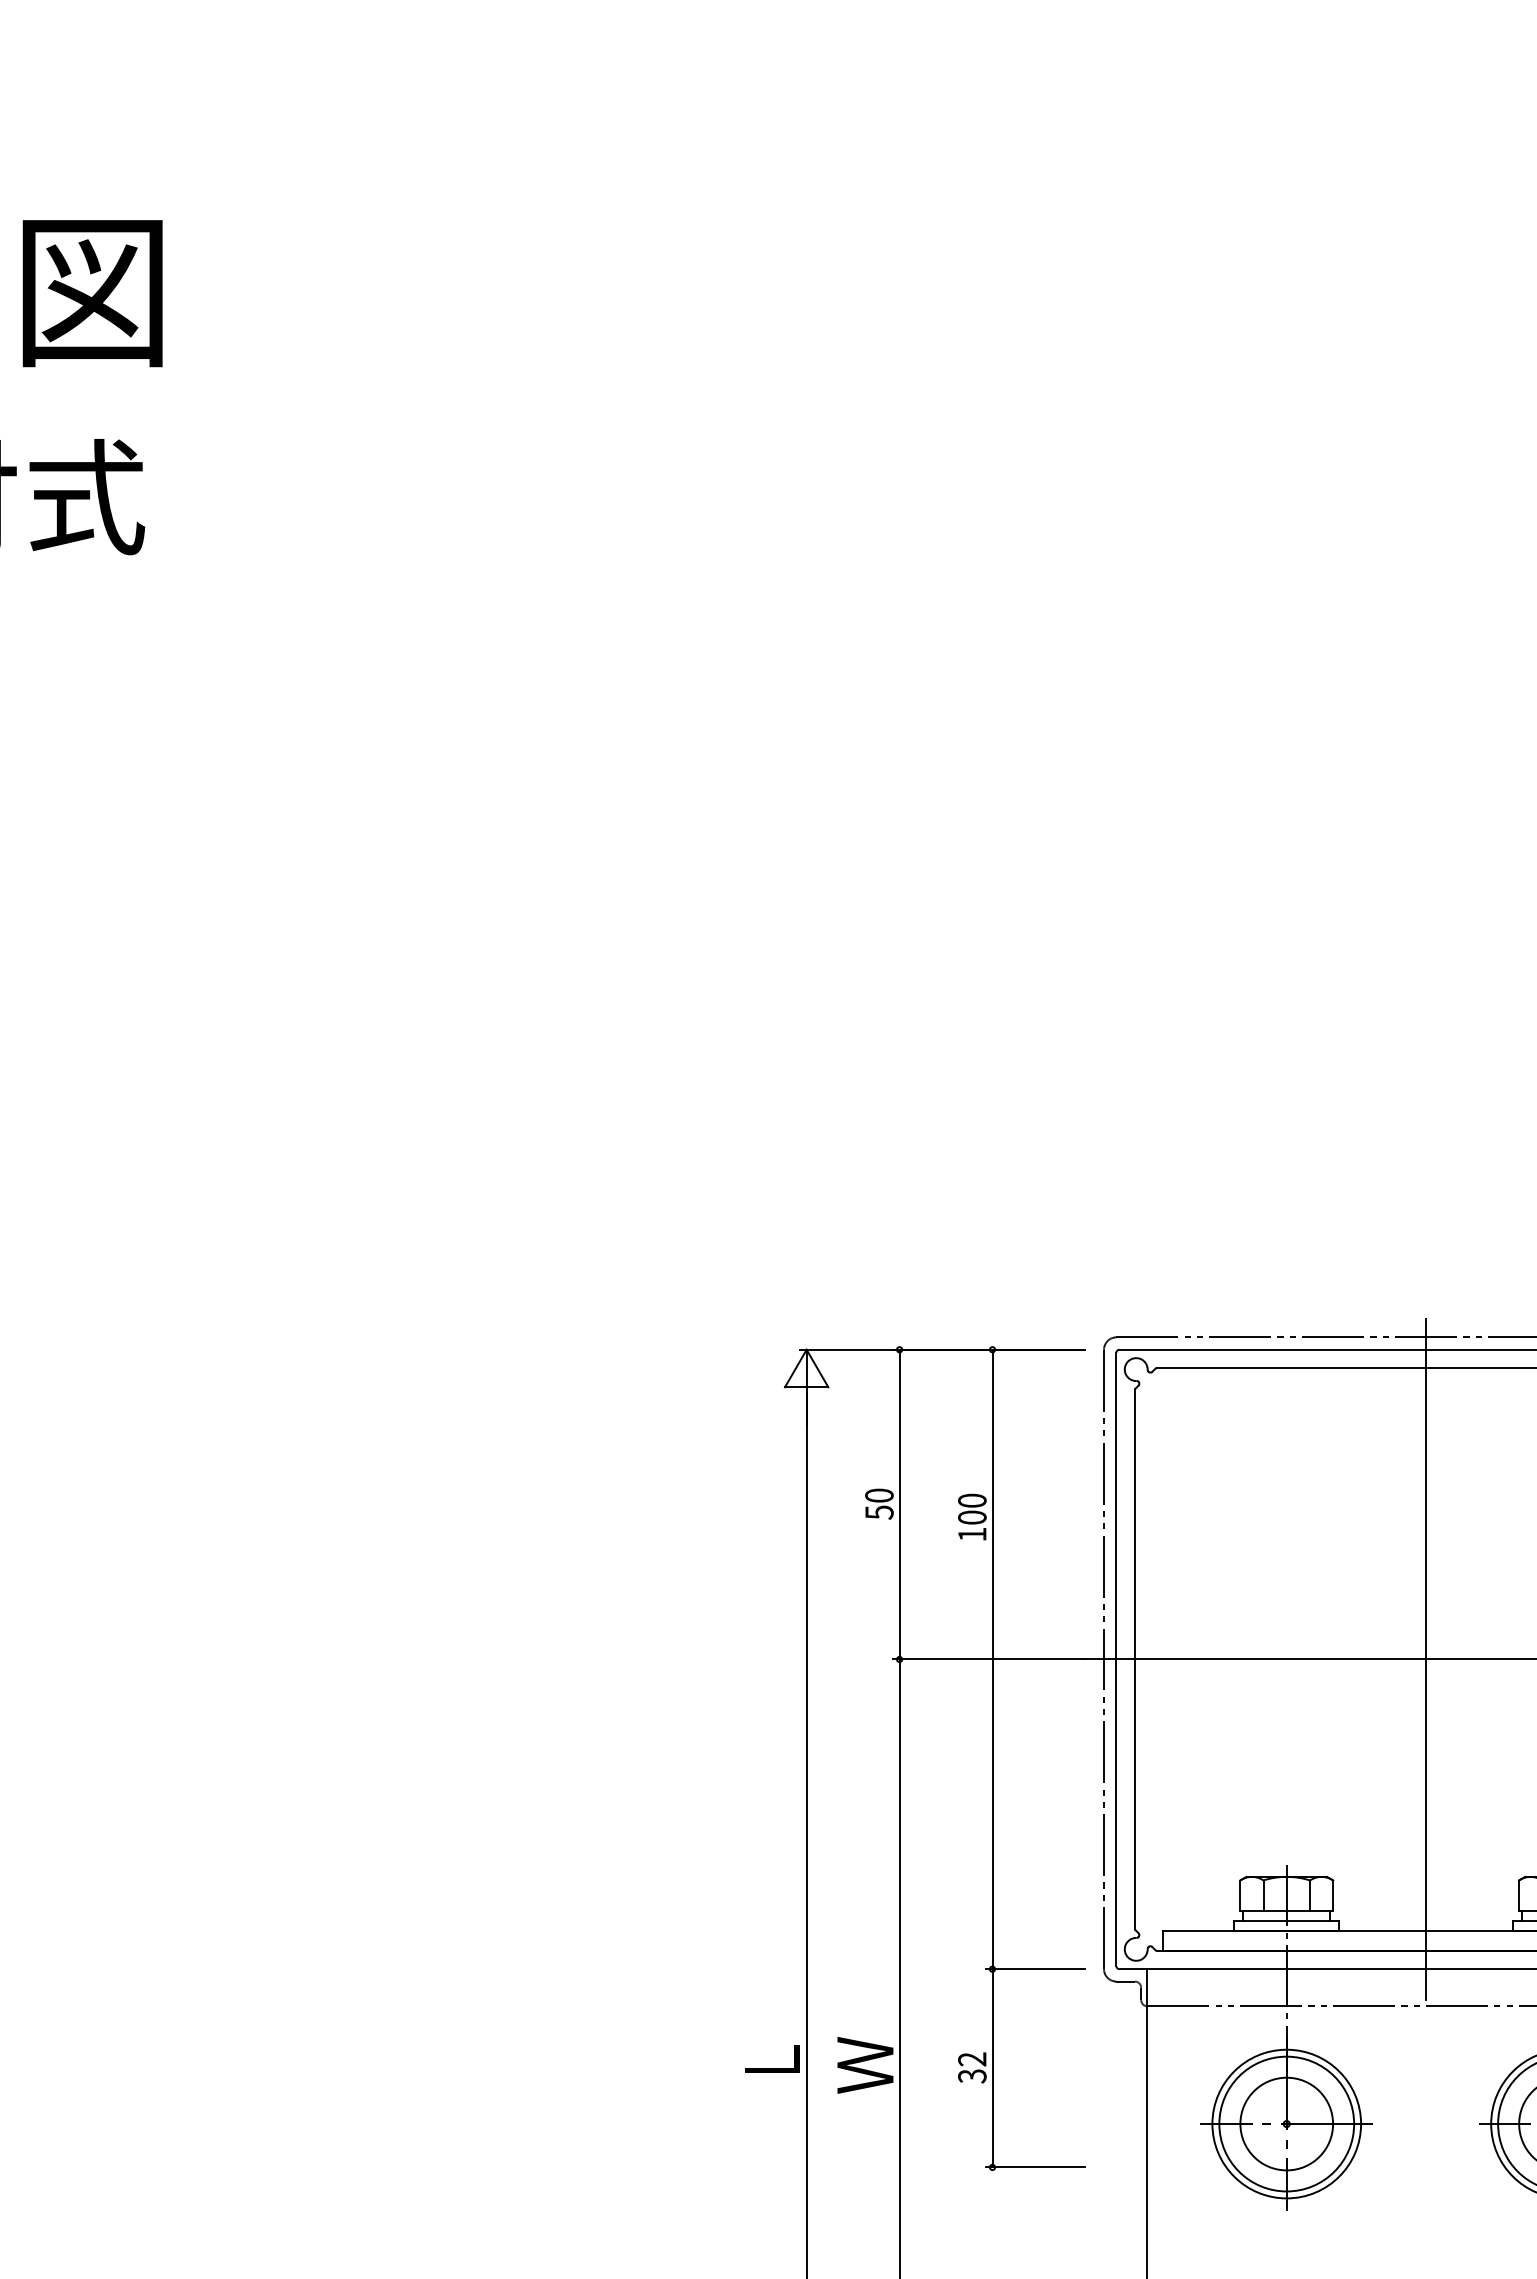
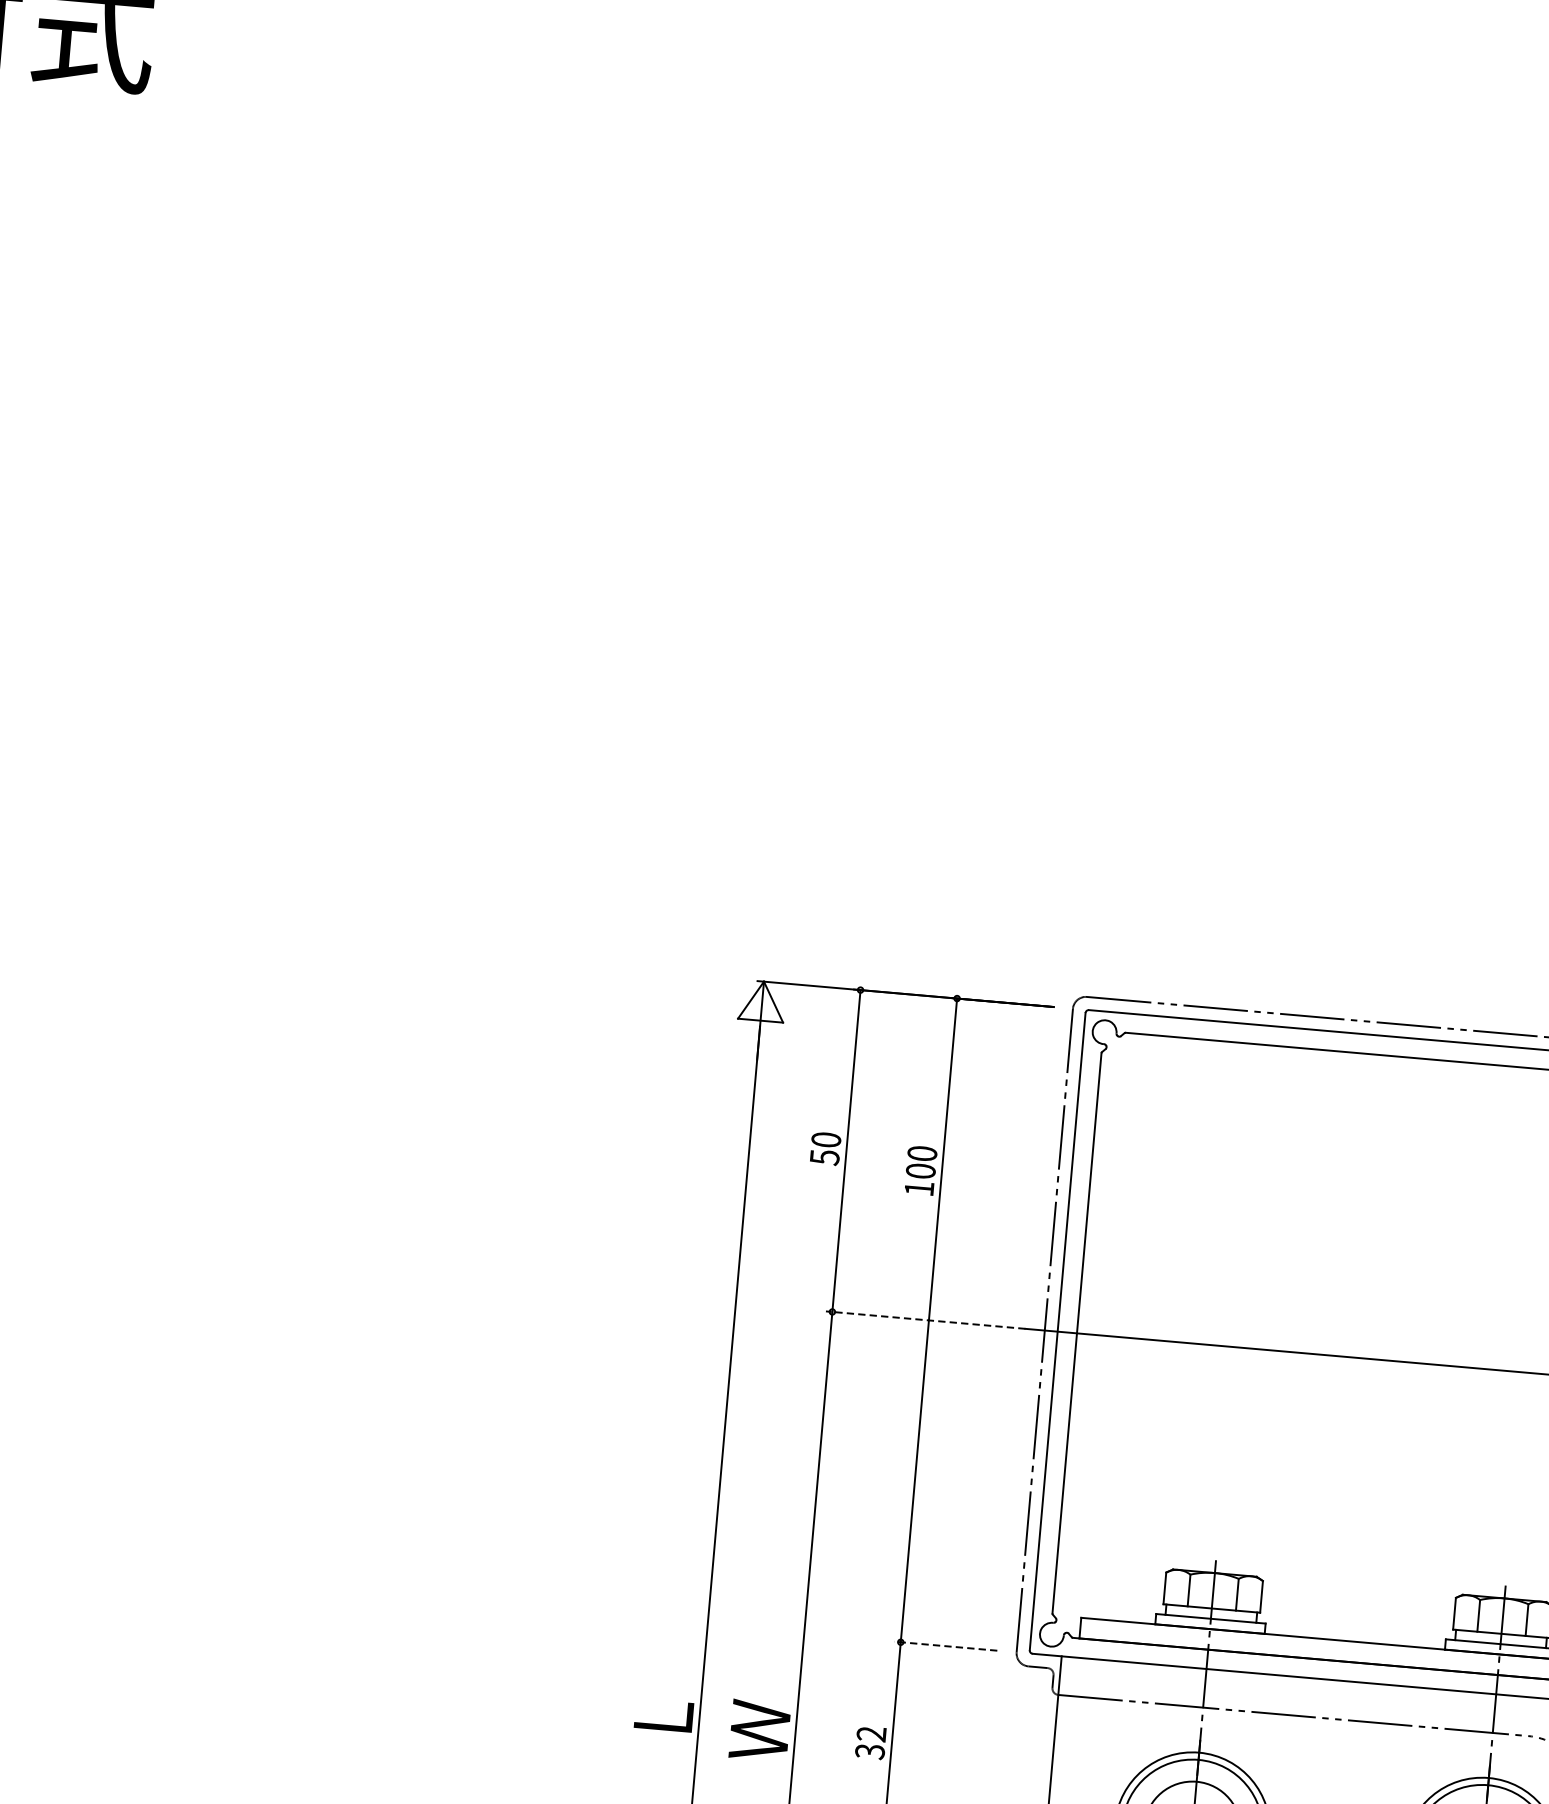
line: (988, 1659) -> (924, 1320), solid -> dashed
line: (1426, 1659) -> (1379, 1359), removed
line: (1035, 1969) -> (945, 1646), solid -> dashed

